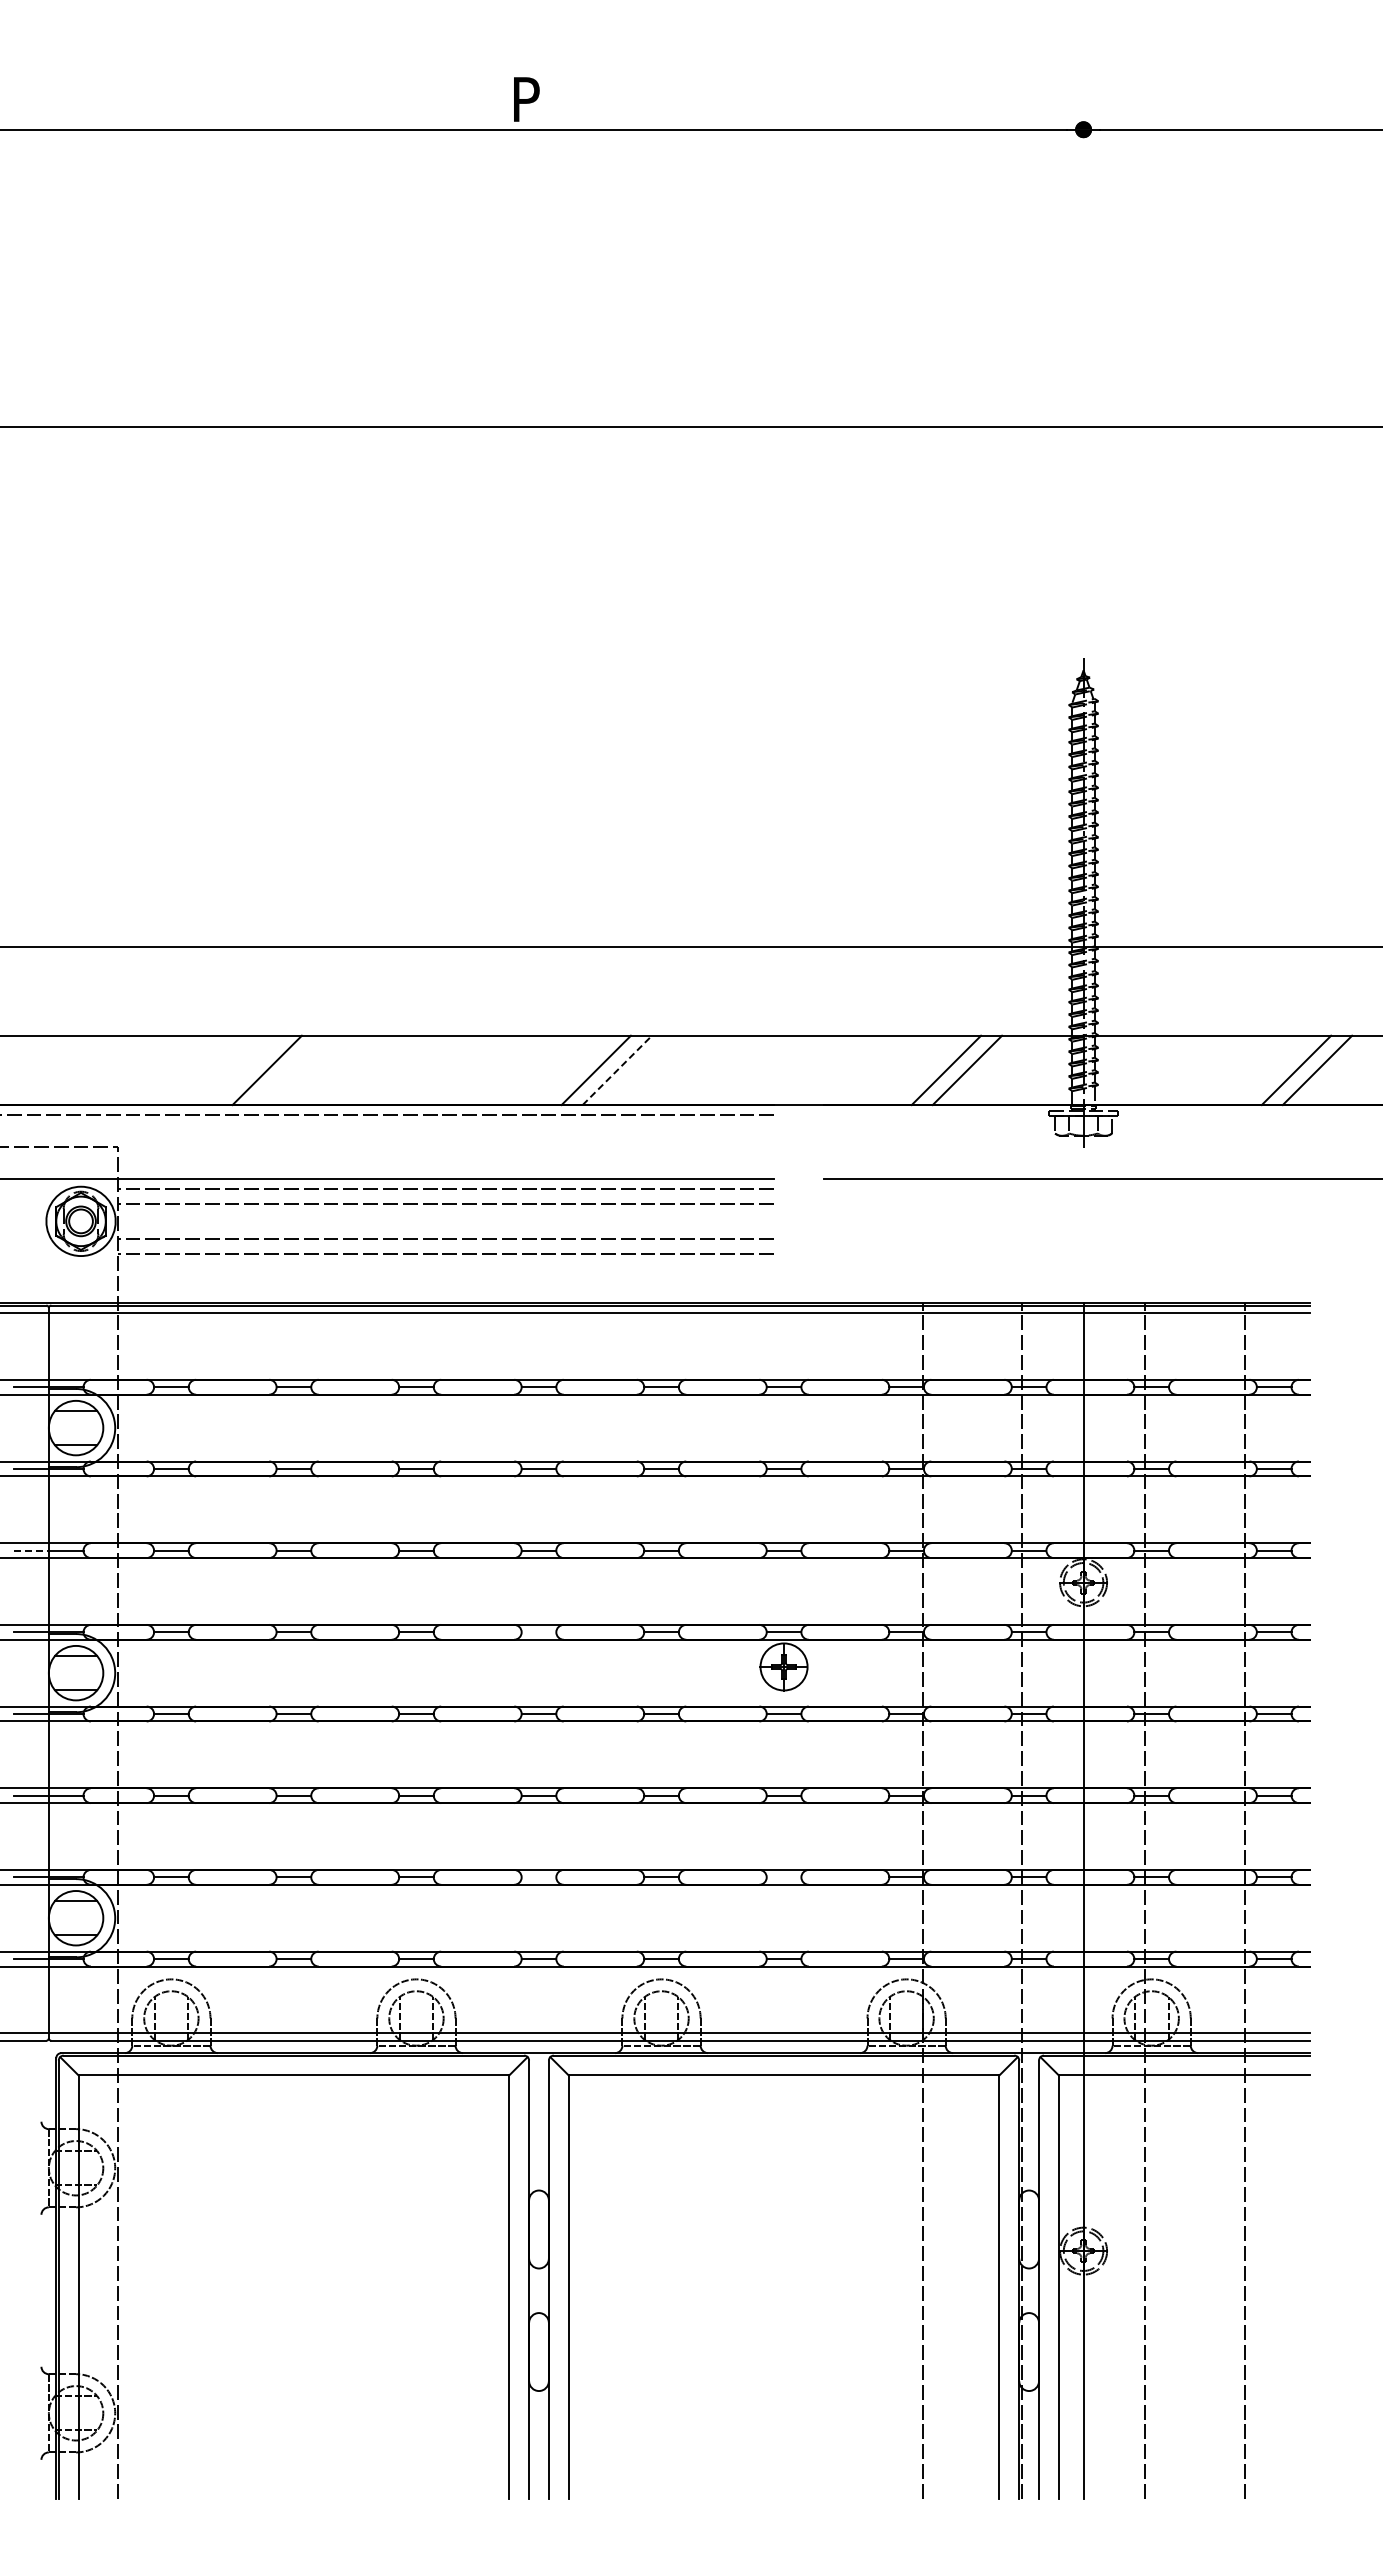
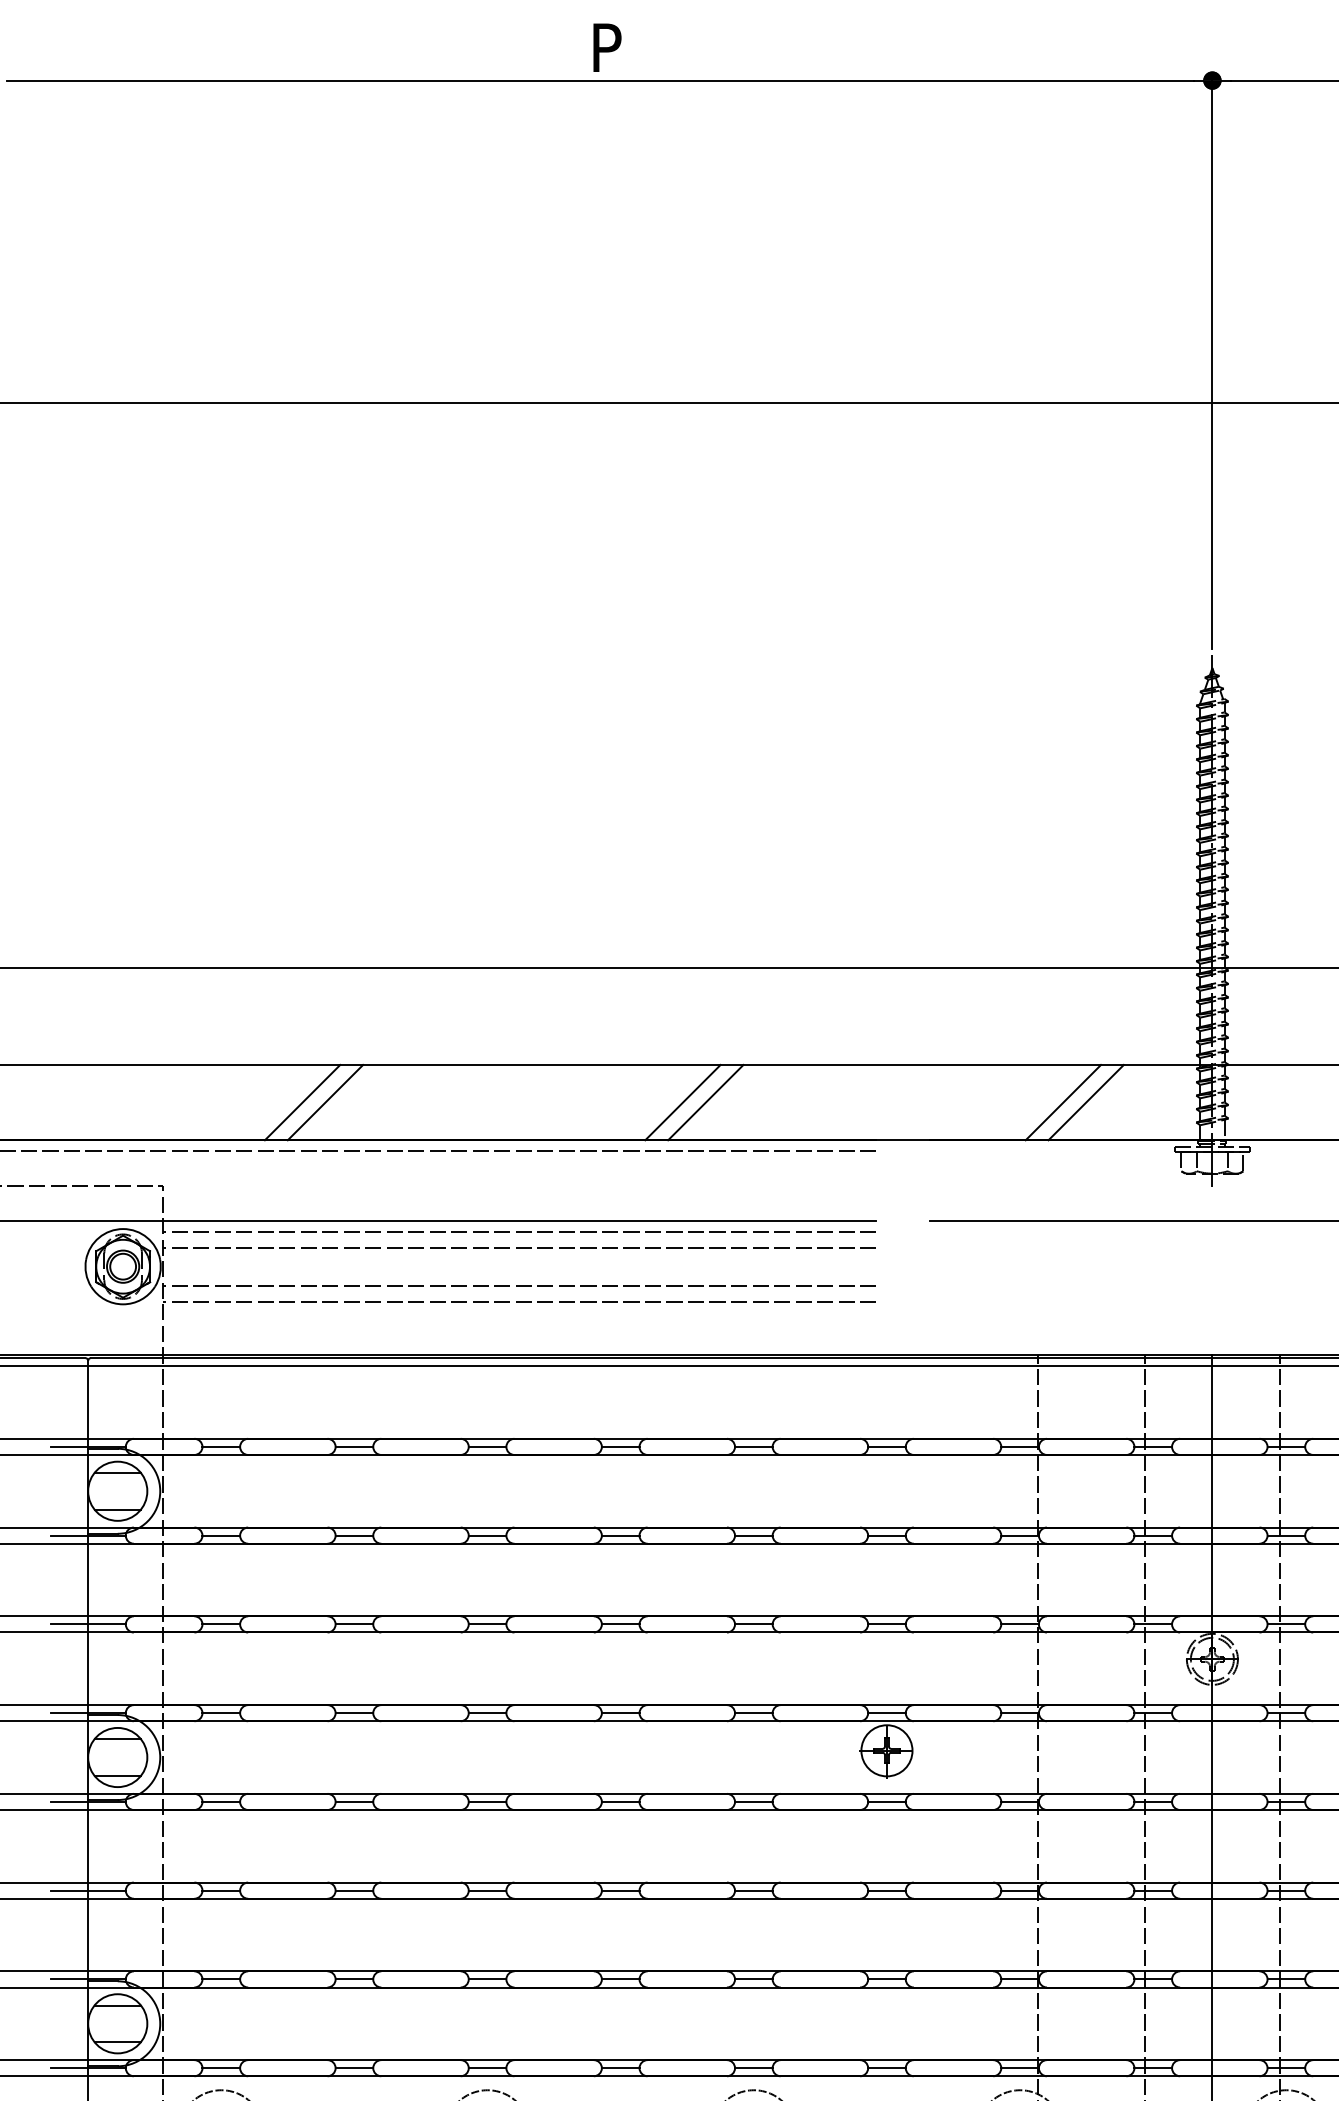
line: (1083, 388) -> (1212, 361), added
line: (245, 1070) -> (301, 1102), added
line: (617, 1070) -> (705, 1102), dashed -> solid
line: (32, 1550) -> (70, 1624), dashed -> solid
line: (538, 1632) -> (620, 1713), added
line: (538, 1877) -> (620, 1979), added
line: (783, 1877) -> (886, 1979), added

